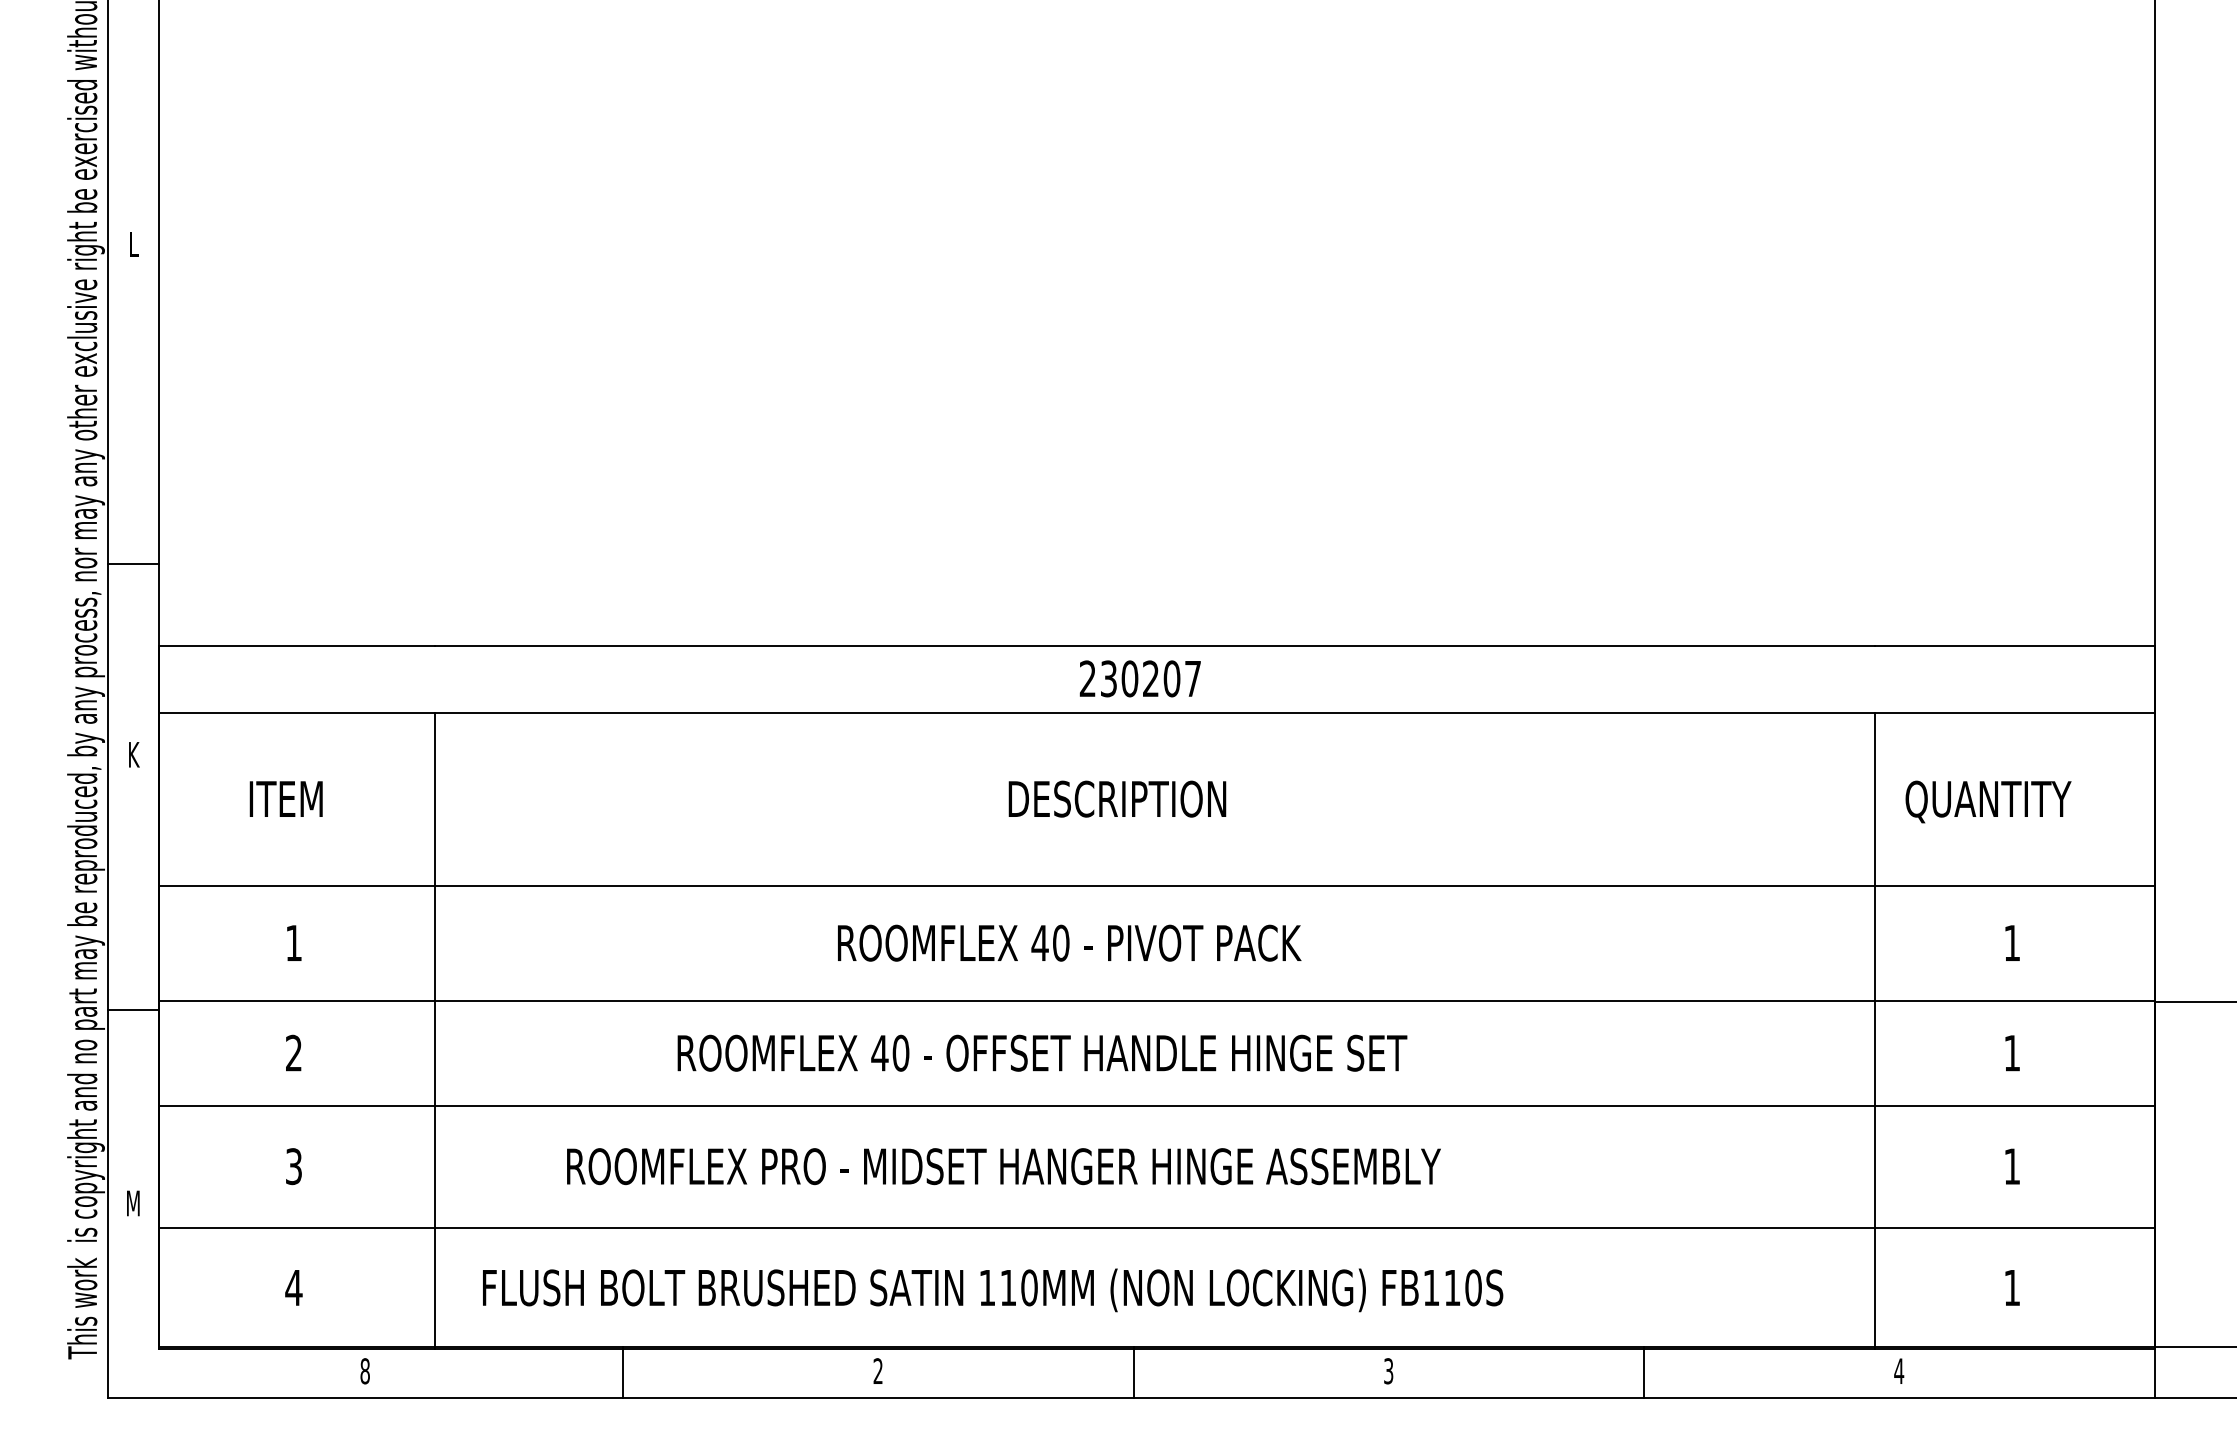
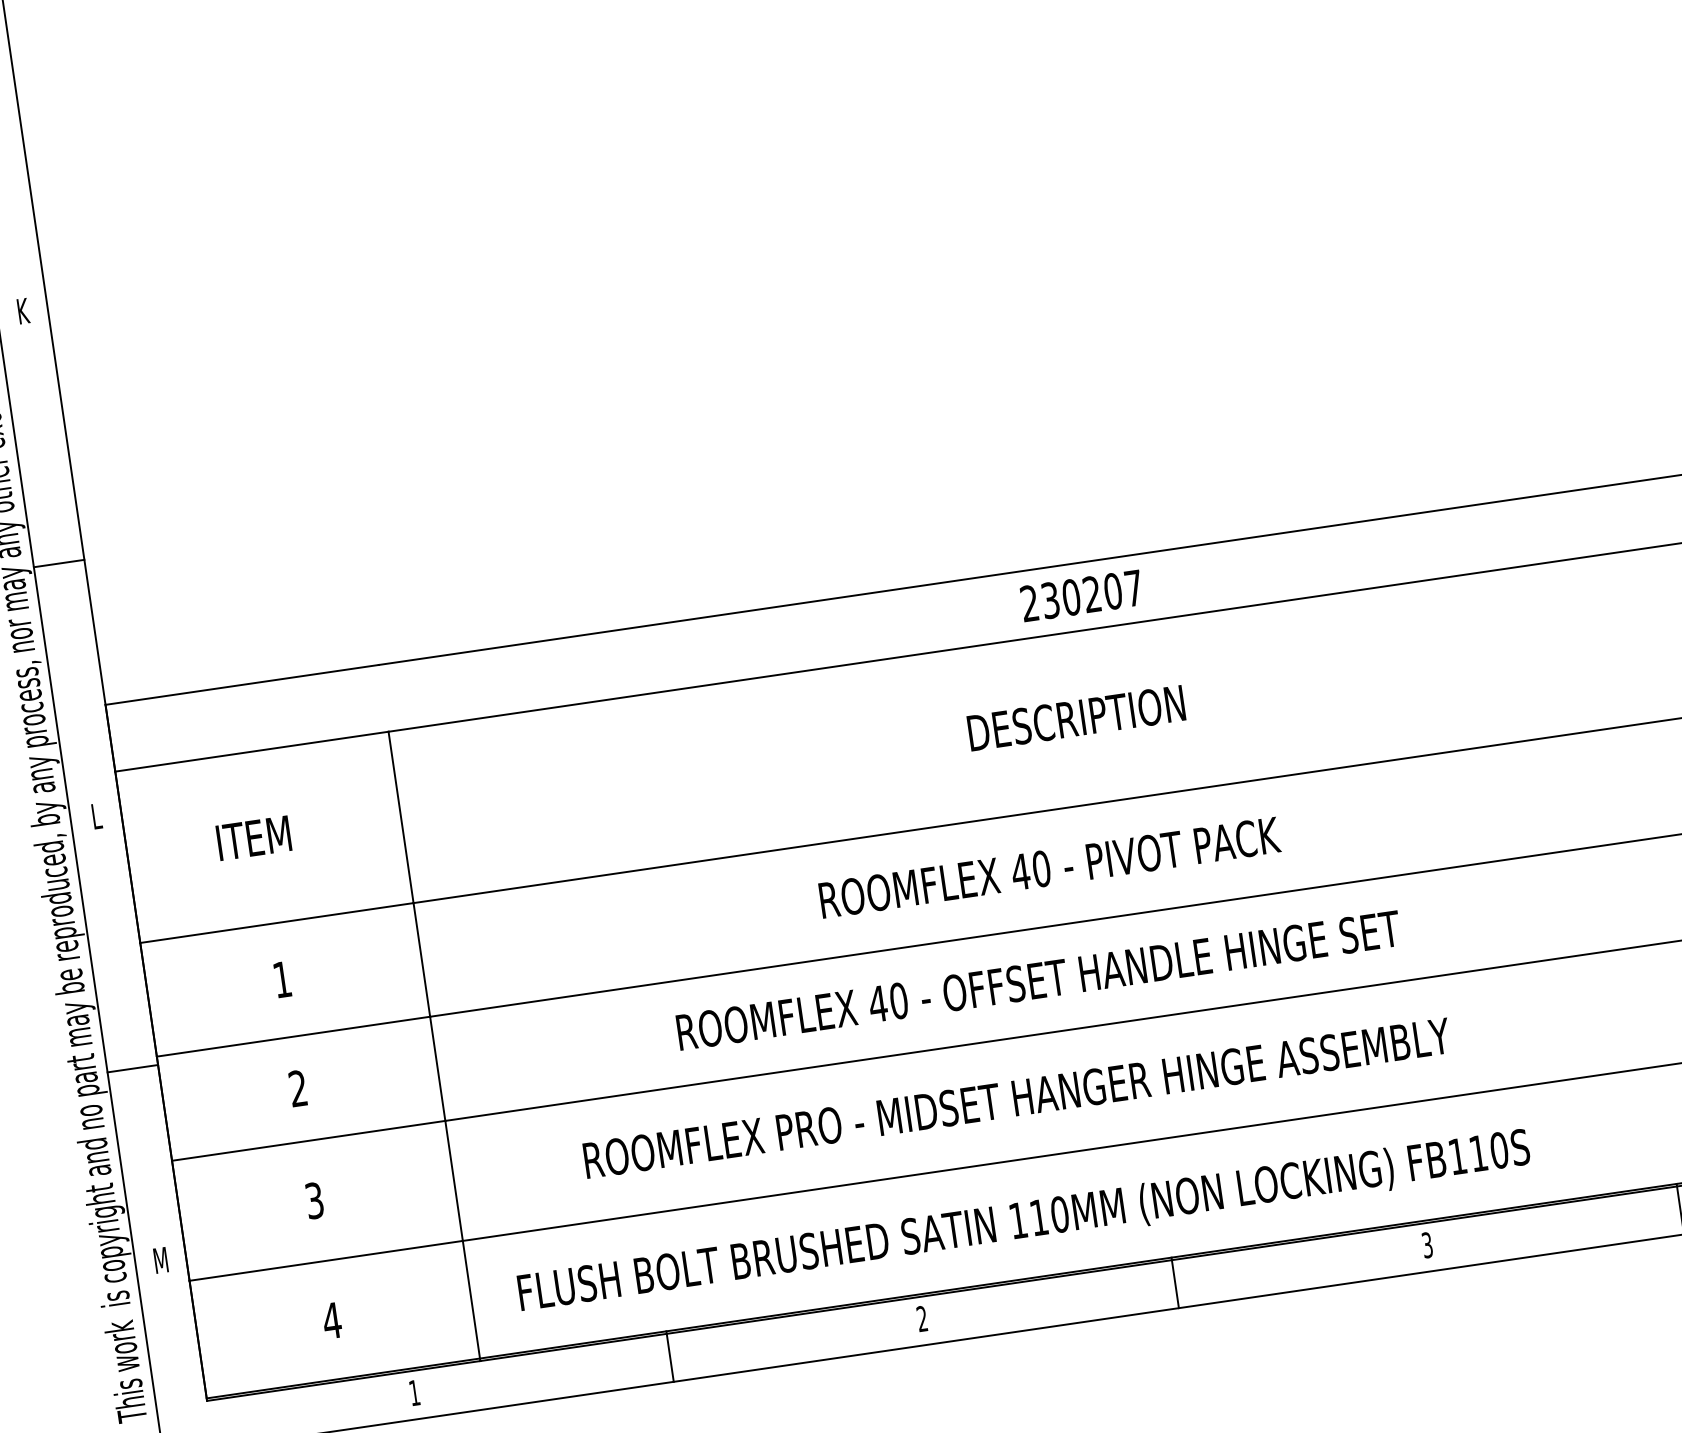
text: (134, 244) -> (23, 311), L -> K
line: (132, 564) -> (58, 563), moved
text: (134, 754) -> (97, 815), K -> L
text: (364, 1371) -> (413, 1393), 8 -> 1

